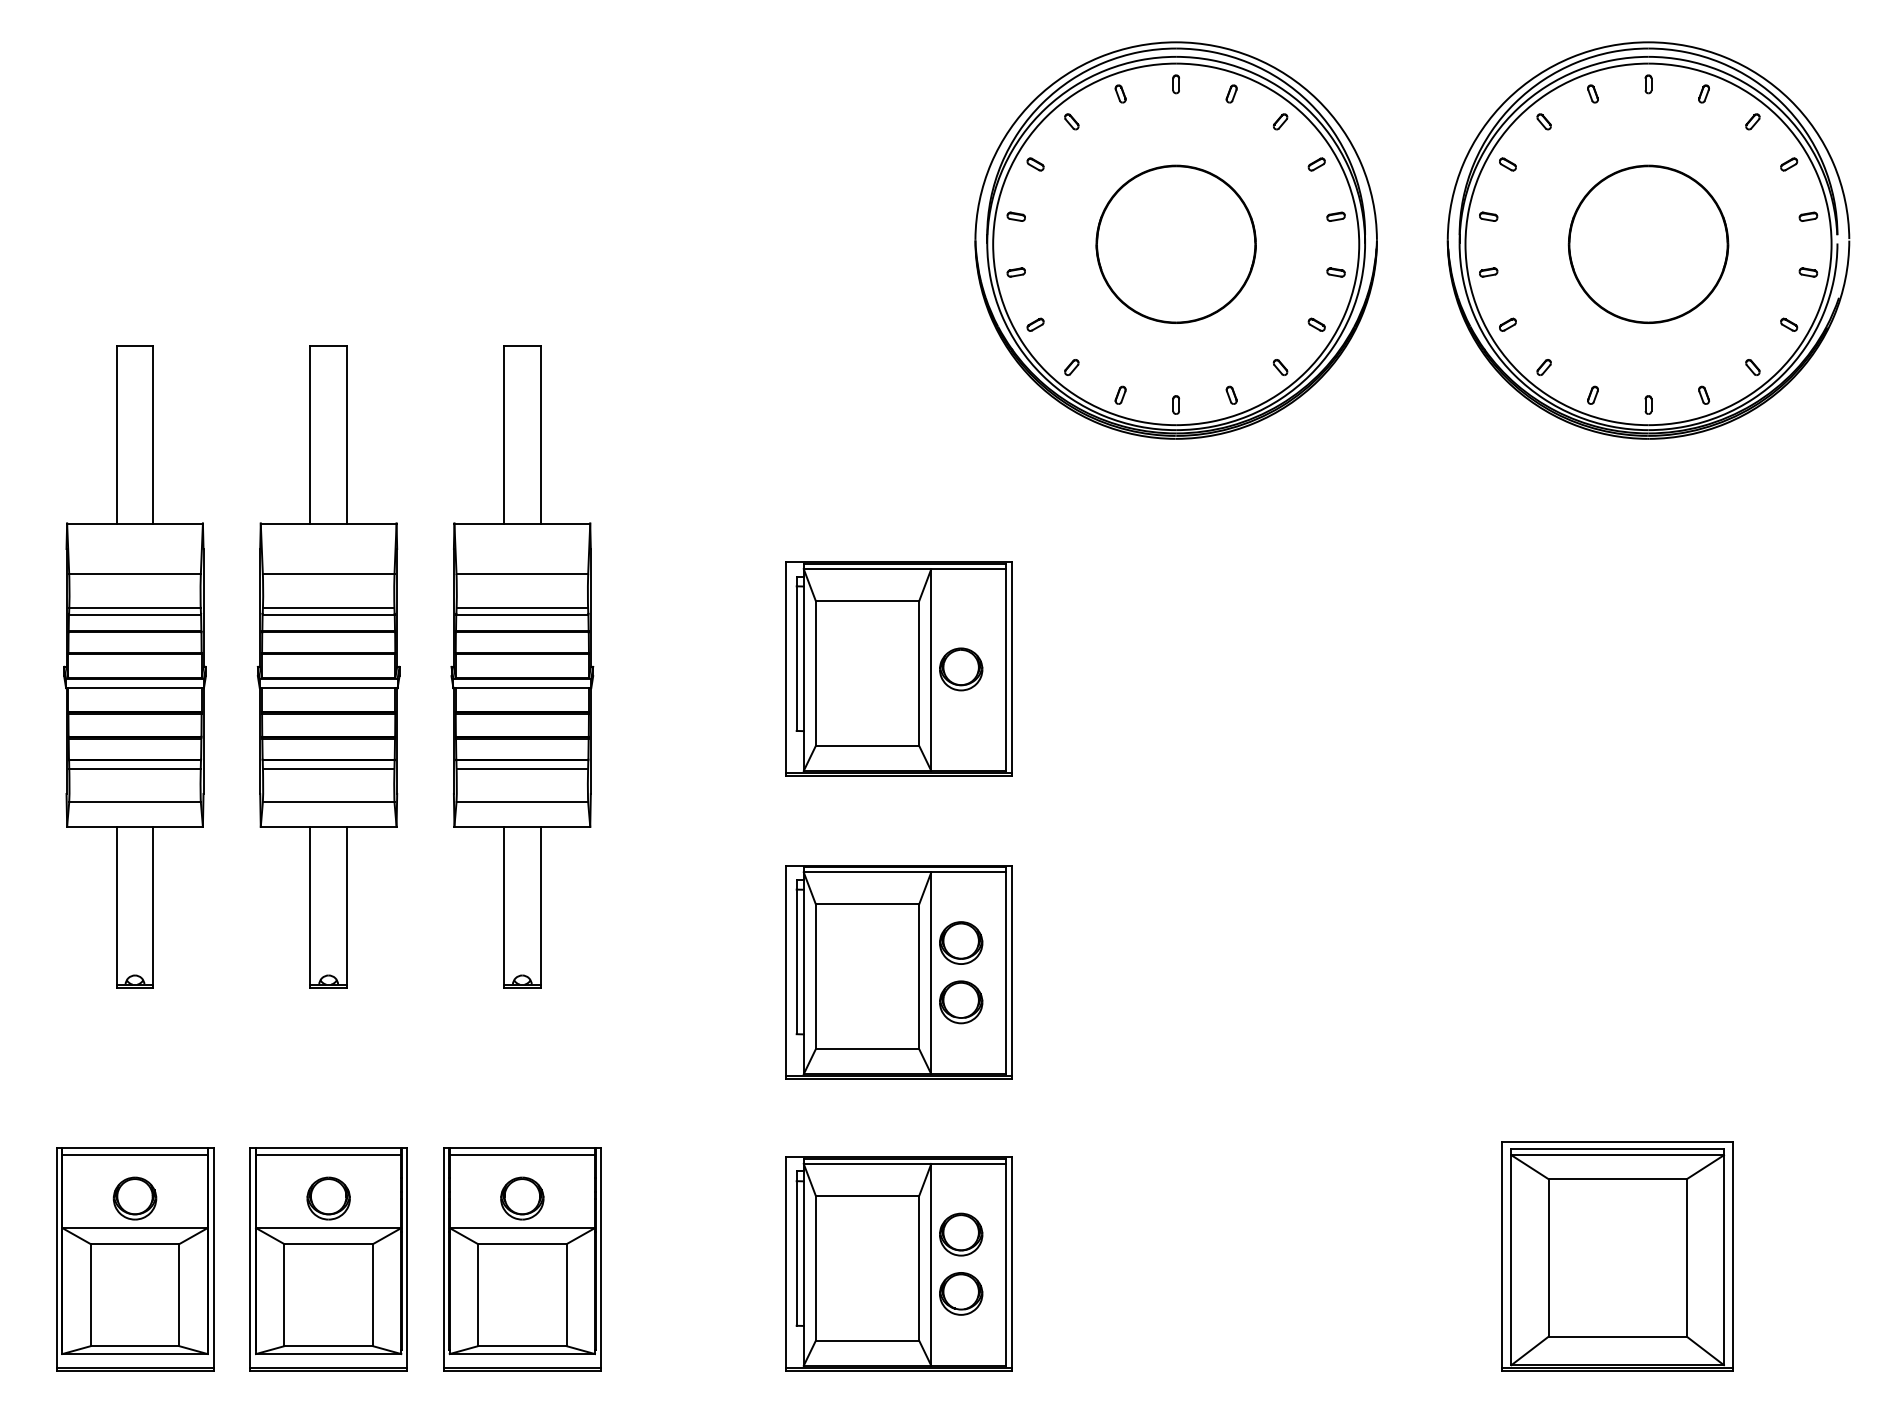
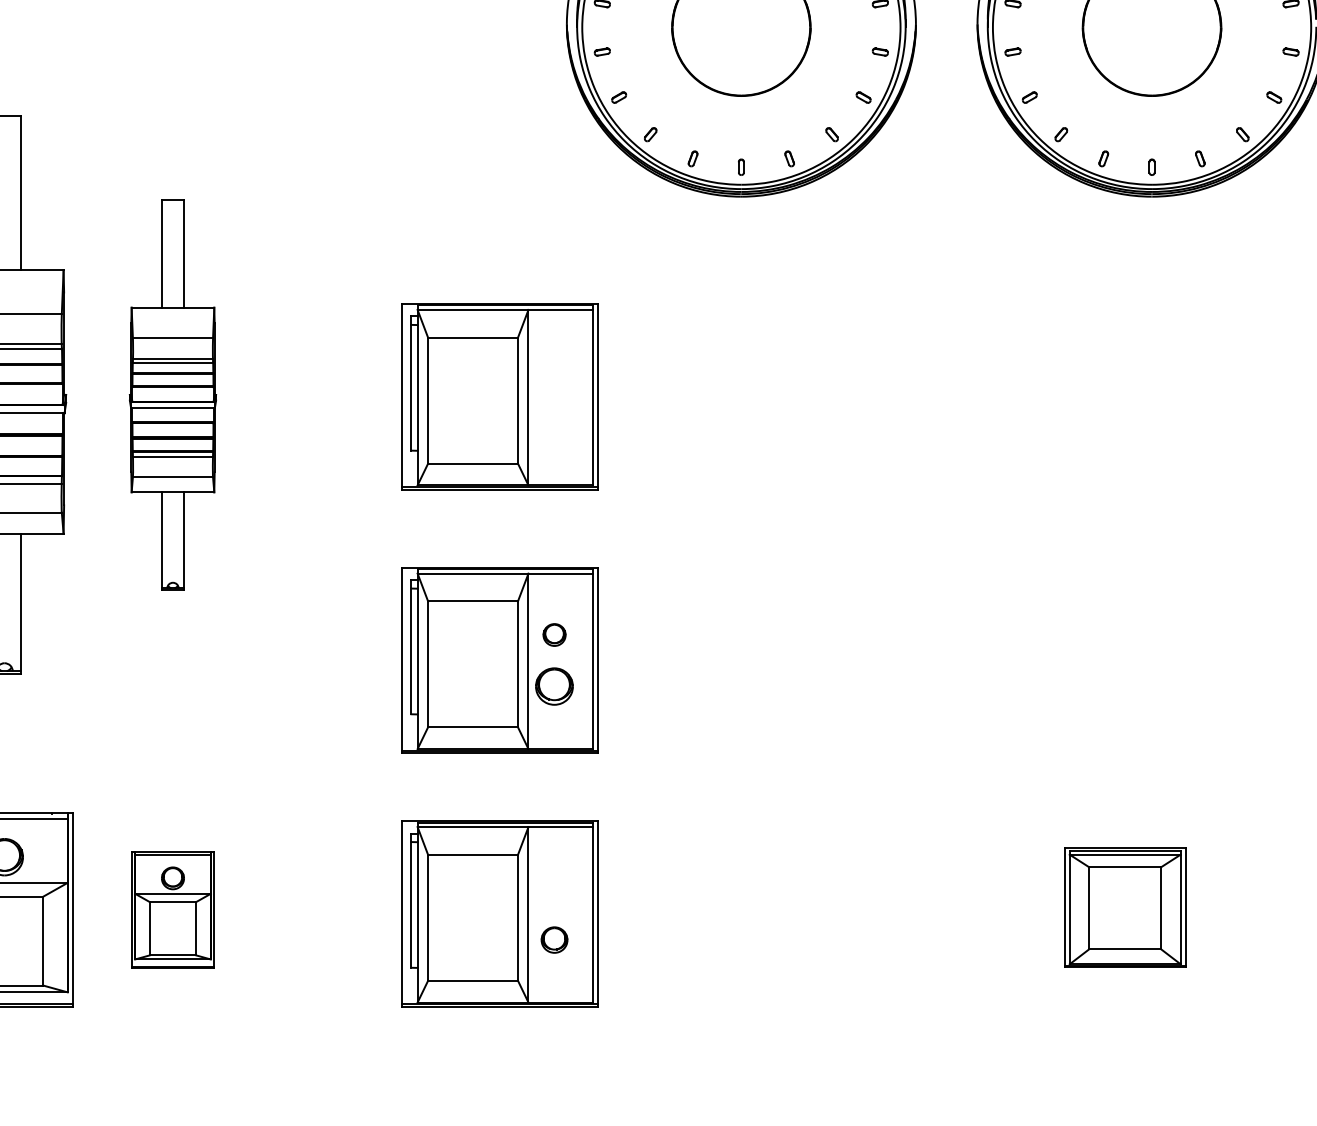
part: (522, 666) -> (173, 394), size x0.7
part: (961, 669) -> (554, 397), removed
part: (961, 942) -> (554, 634), size x0.6
part: (961, 1234) -> (554, 888), removed
part: (1617, 1256) -> (1125, 907), size x0.6
part: (522, 1259) -> (173, 910), size x0.6
part: (961, 1293) -> (554, 939), size x0.7

